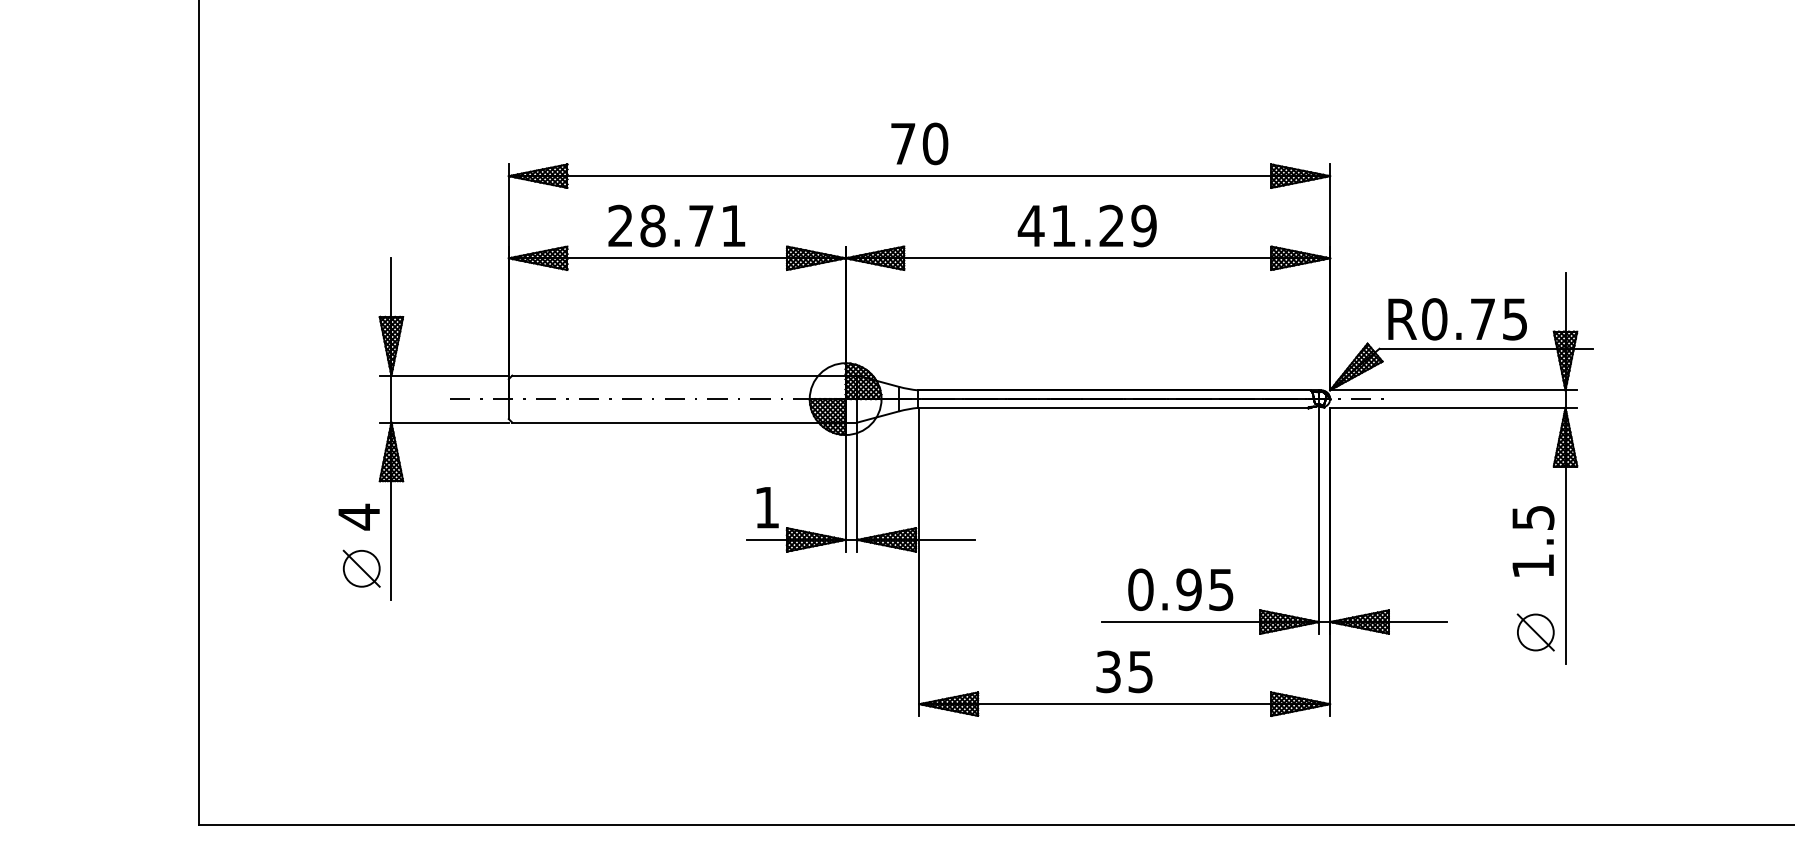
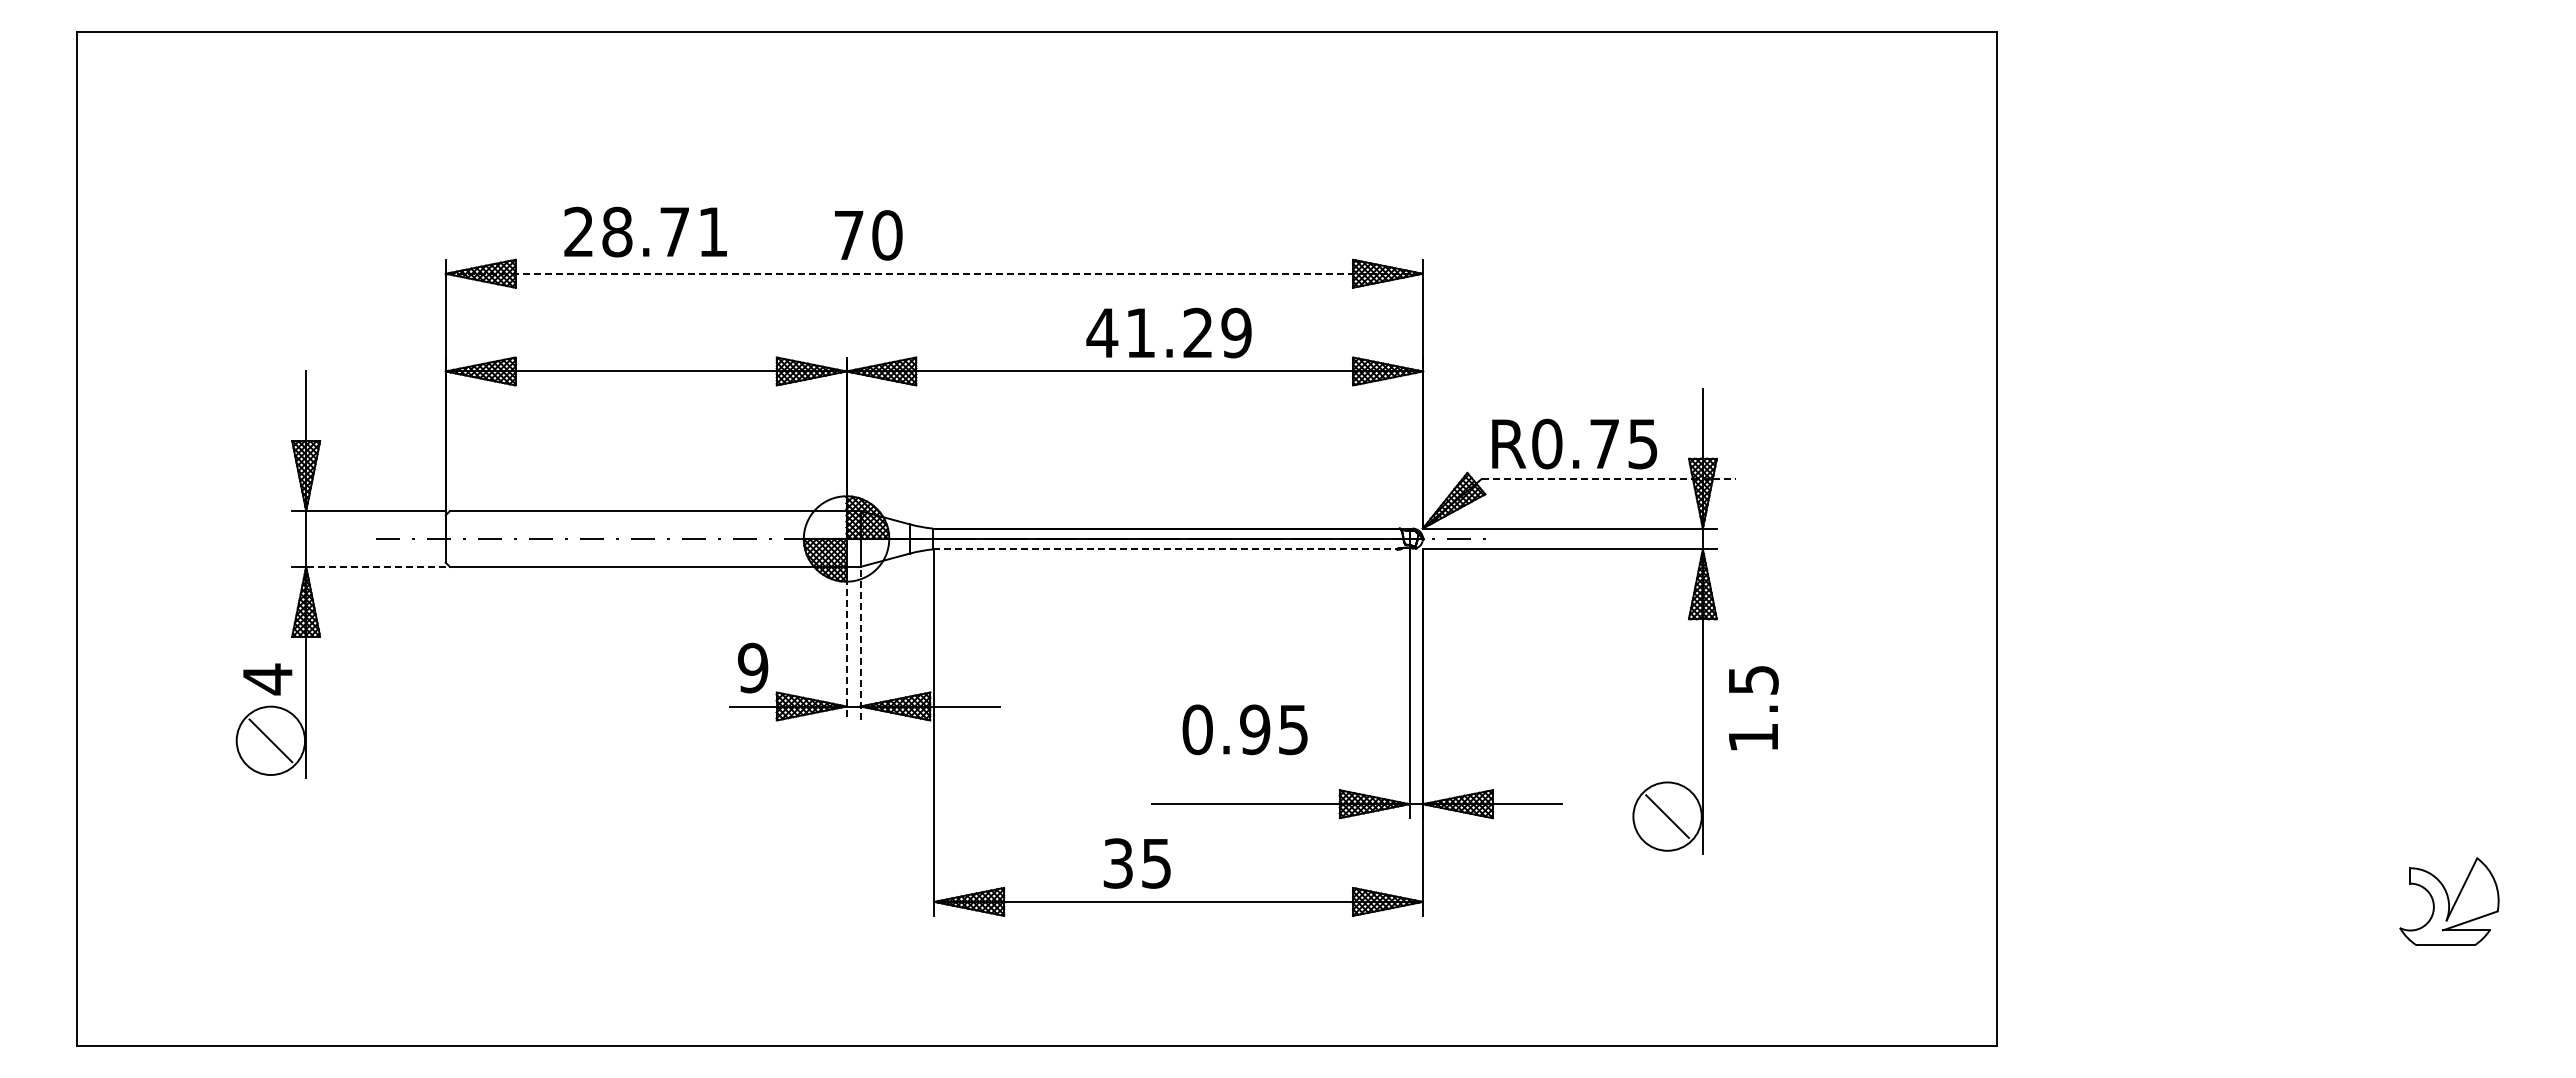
text: (919, 144) -> (868, 235), moved
line: (919, 175) -> (934, 273), solid -> dashed
text: (676, 225) -> (645, 231), moved
text: (1086, 225) -> (1168, 332), moved
line: (1486, 349) -> (1608, 479), solid -> dashed
line: (1113, 407) -> (1165, 549), solid -> dashed
line: (449, 422) -> (375, 566), solid -> dashed
line: (845, 486) -> (846, 643), solid -> dashed
line: (857, 486) -> (860, 643), solid -> dashed
text: (767, 507) -> (753, 667), 1 -> 9
text: (1533, 541) -> (1753, 708), moved
circle: (361, 568) -> (270, 740), size x1.6
text: (1180, 589) -> (1244, 729), moved
circle: (1535, 632) -> (1667, 816), size x1.6
text: (1123, 671) -> (1136, 863), moved

